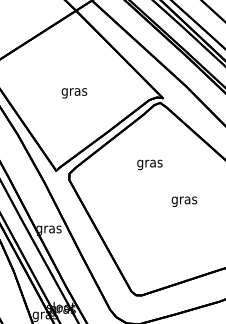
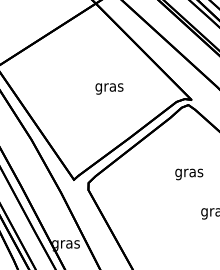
text: (74, 93) -> (109, 89), moved
text: (149, 164) -> (188, 173), moved

